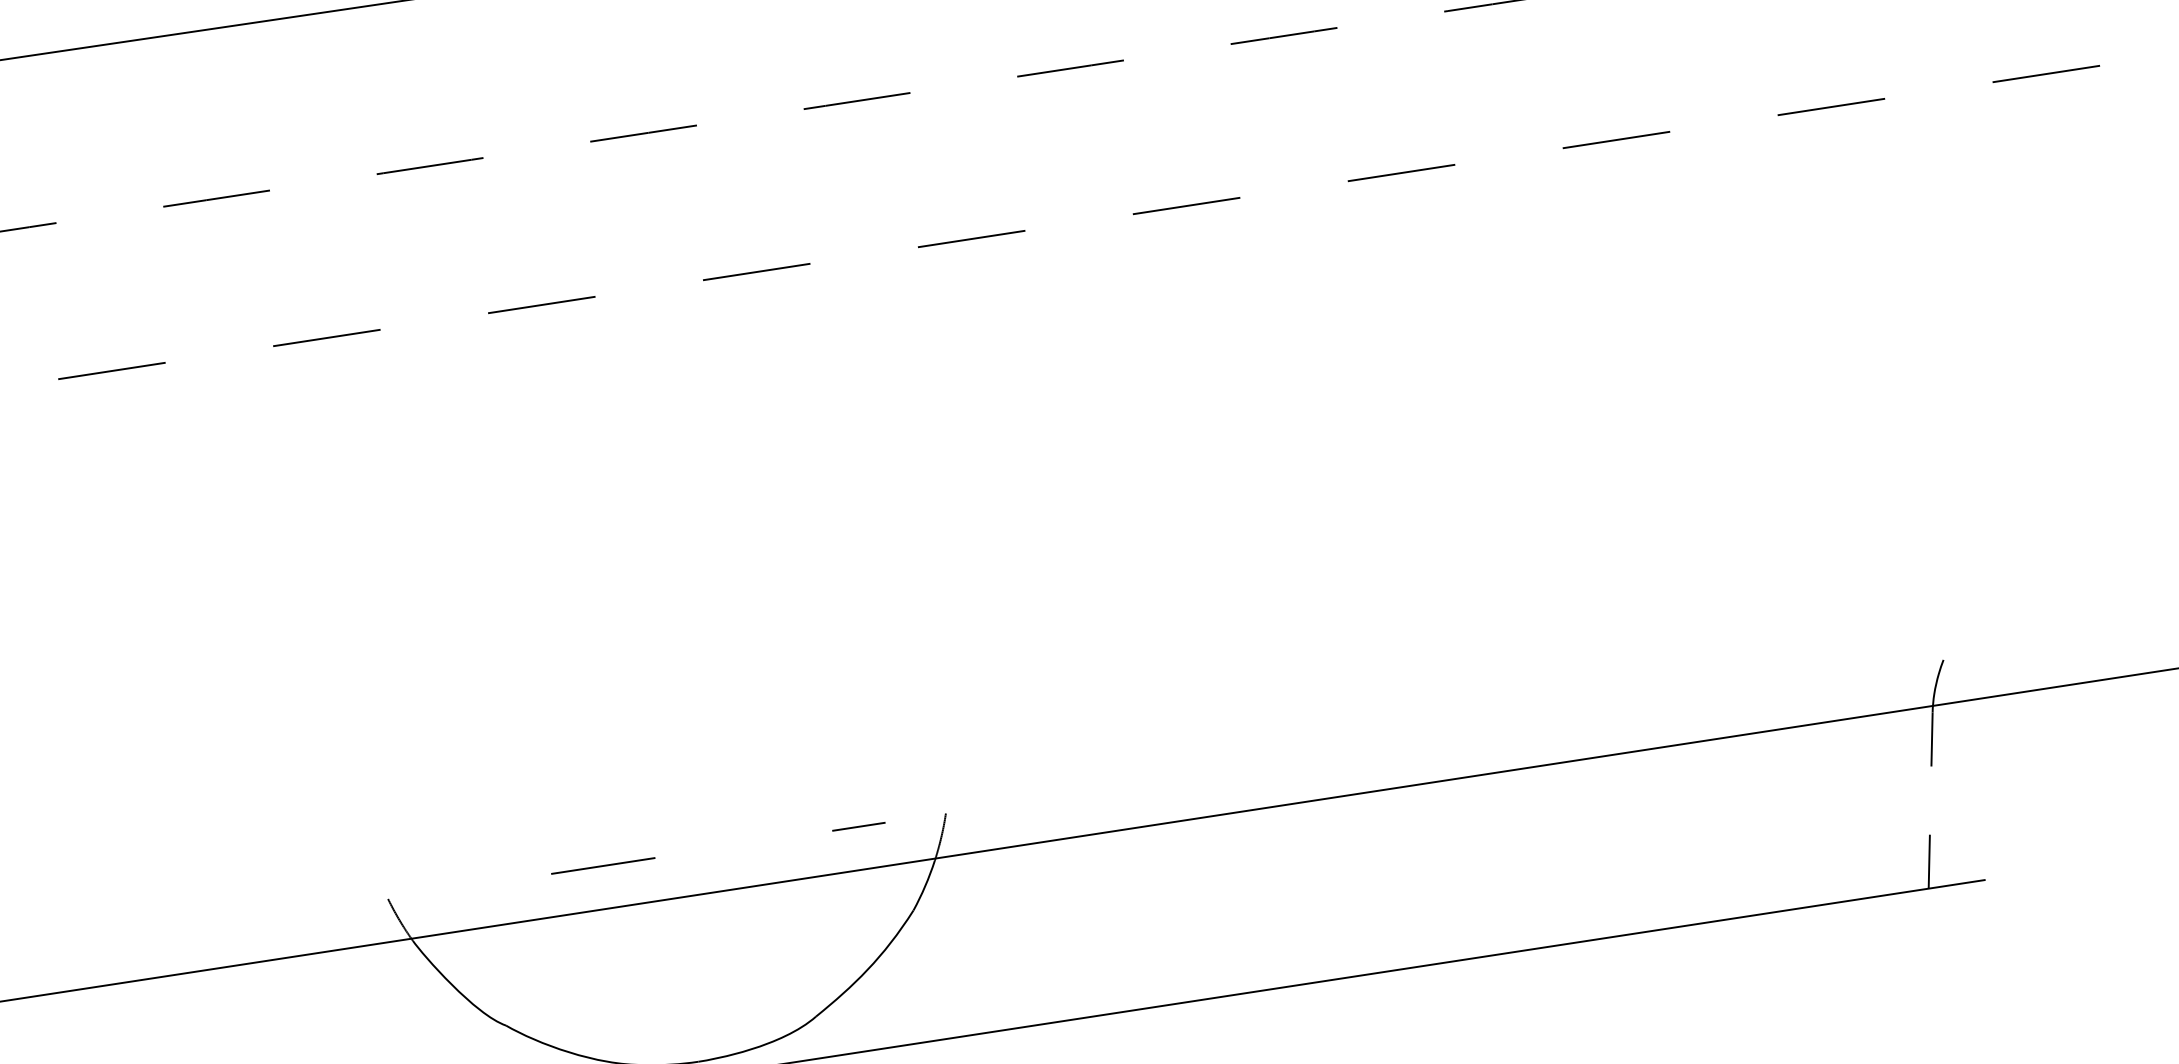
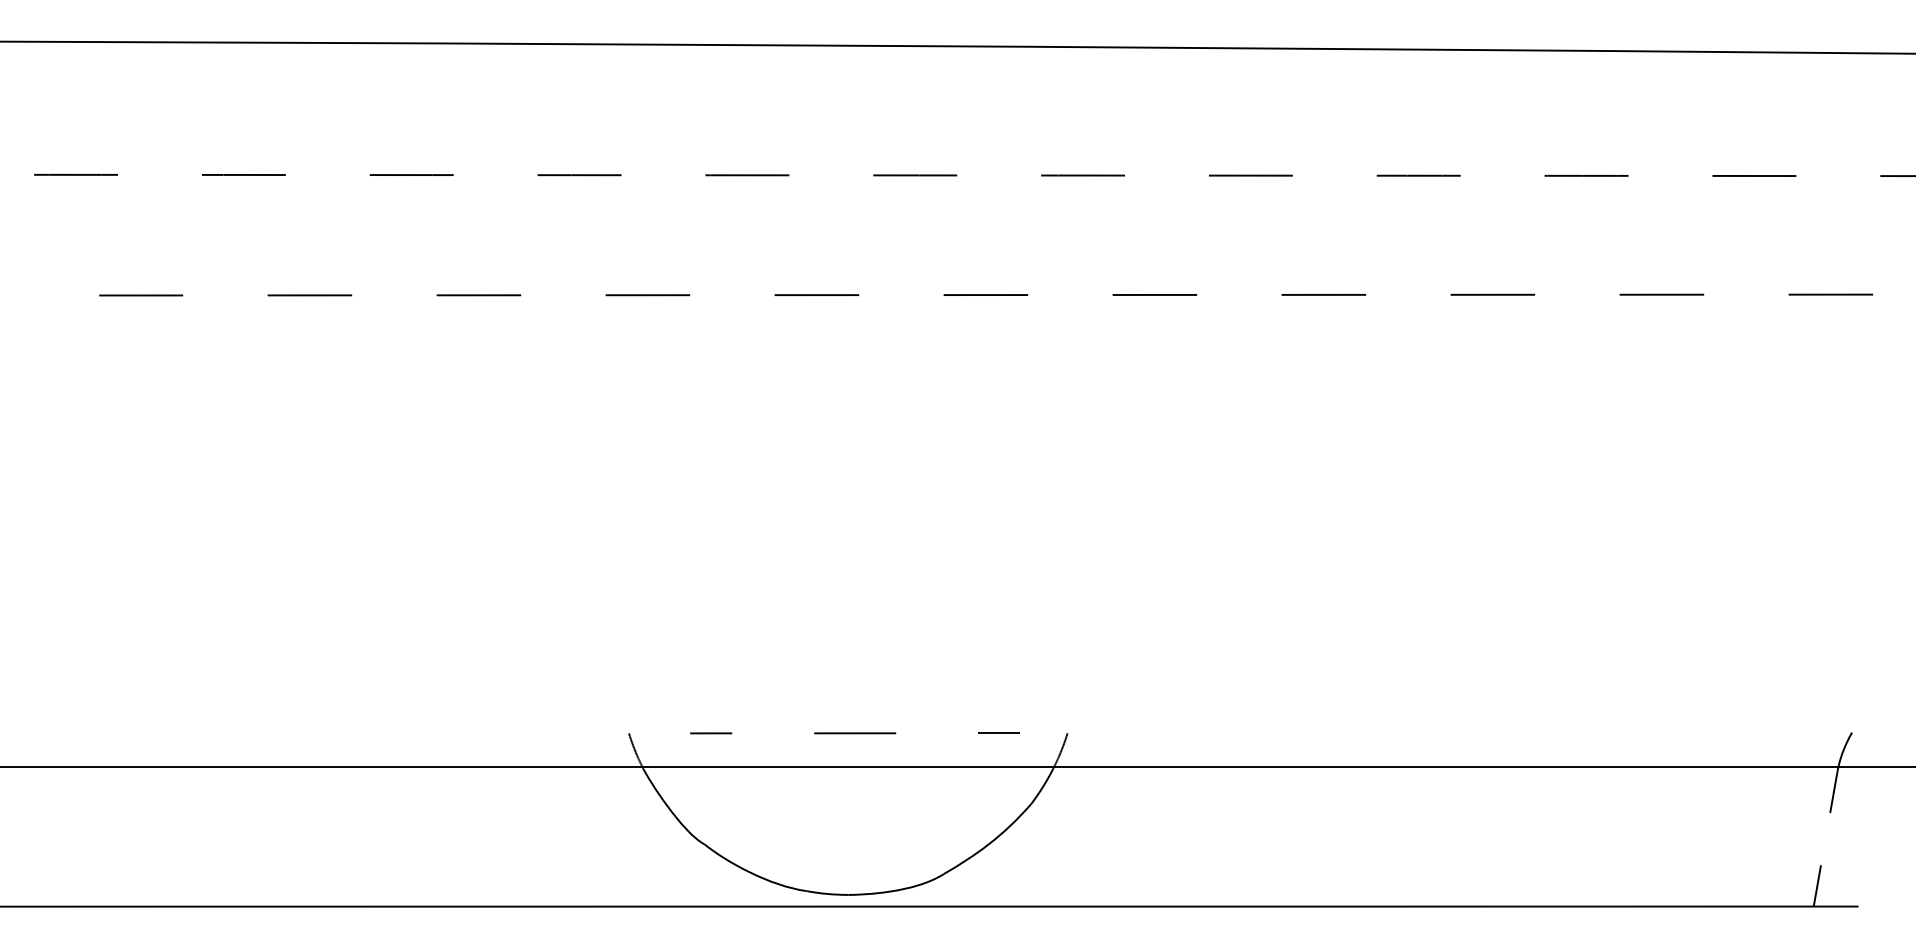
line: (603, 866) -> (855, 733), moved
line: (493, 883) -> (711, 733), added

